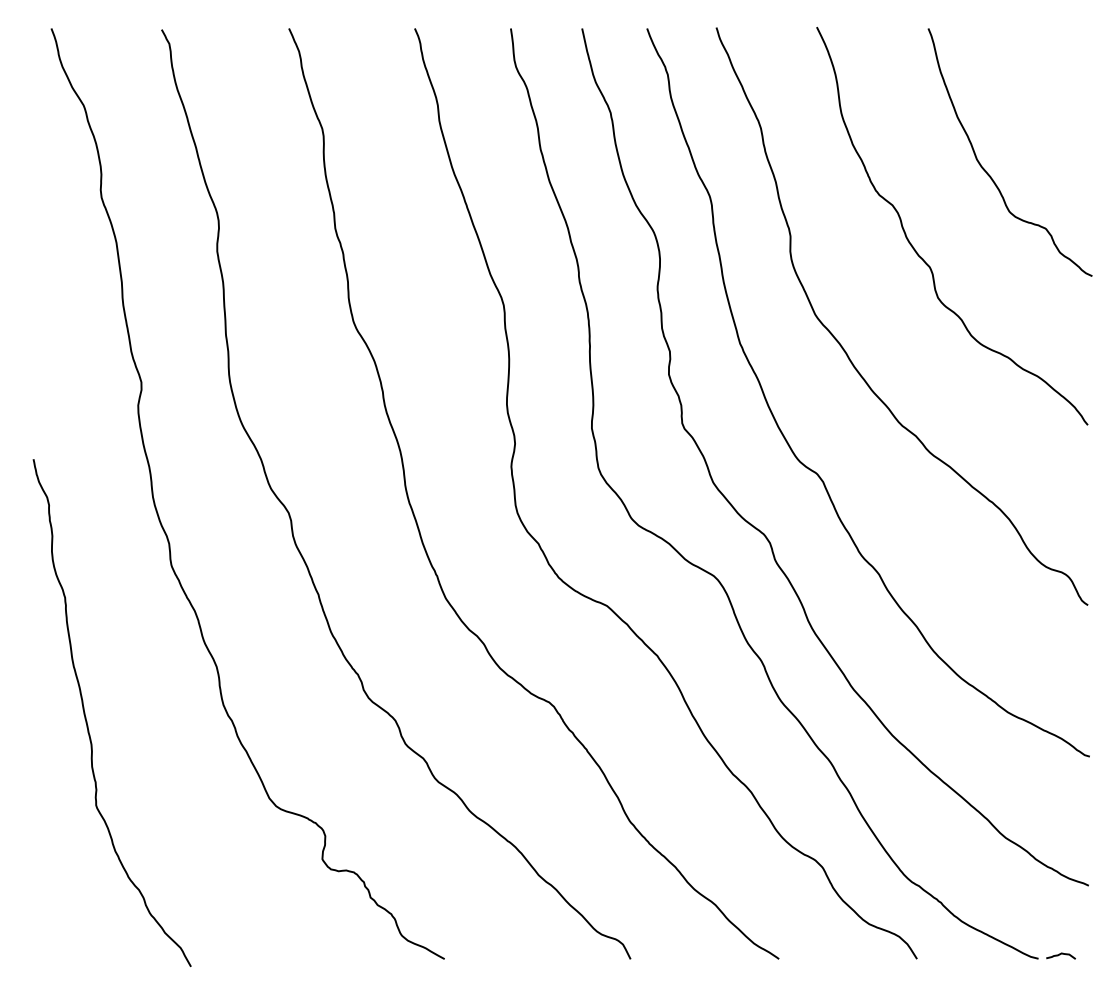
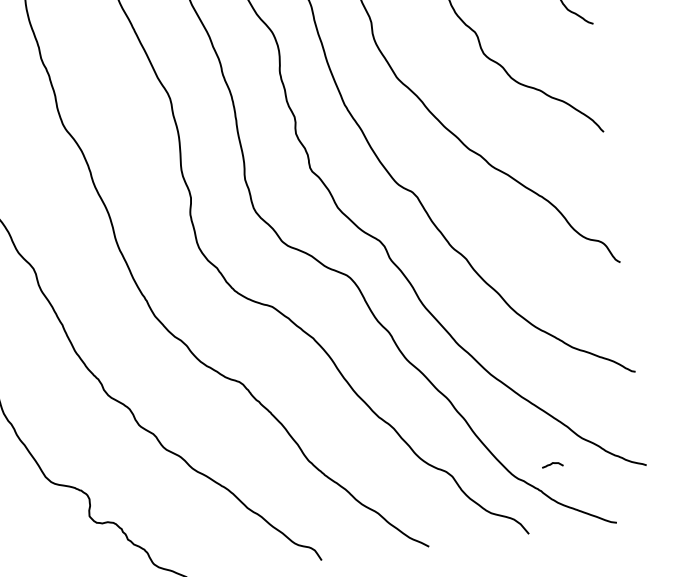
curve: (1060, 955) -> (552, 464), moved

